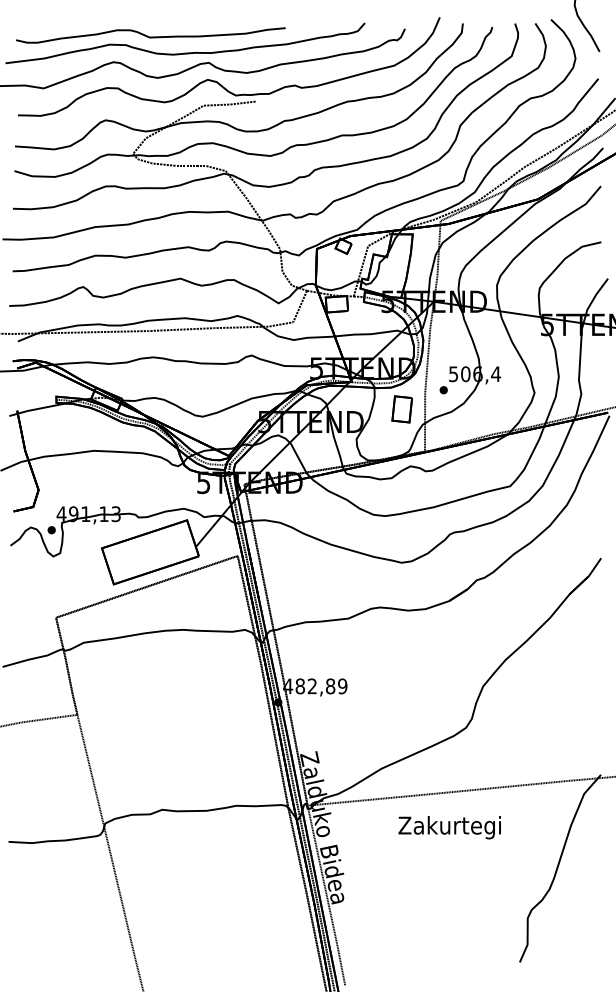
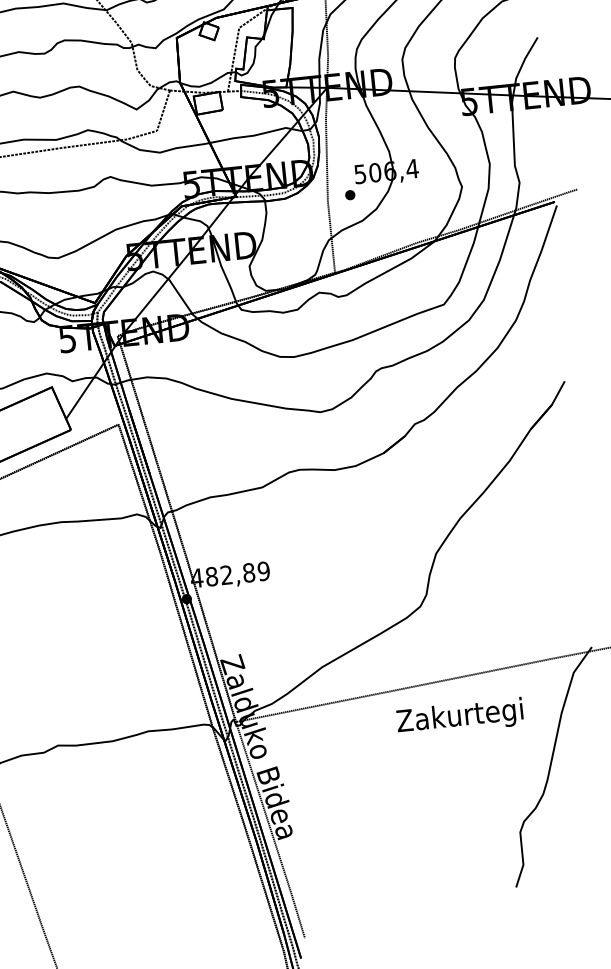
part: (401, 409) -> (300, 224), removed
text: (449, 827) -> (459, 717), moved

